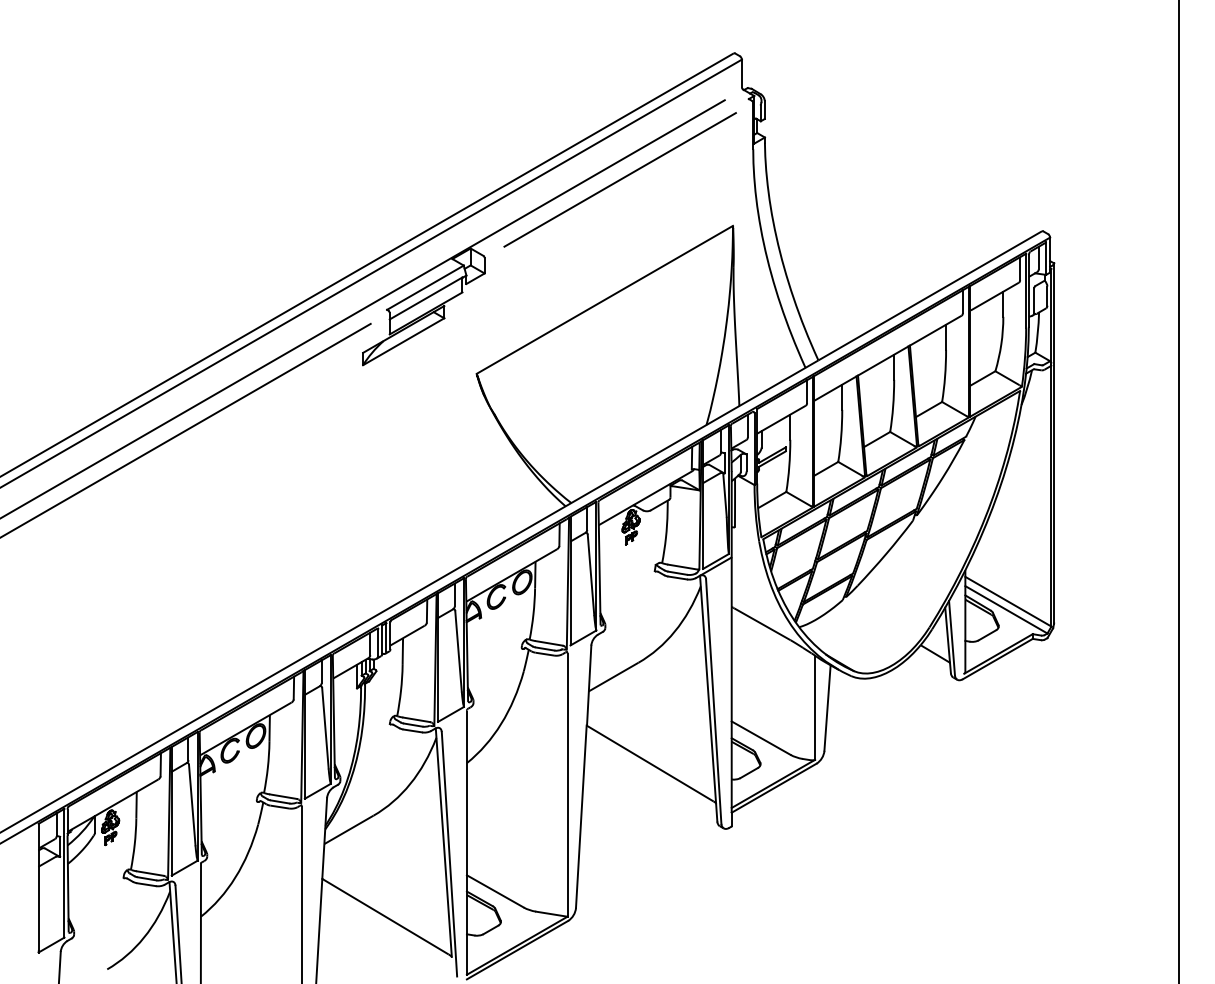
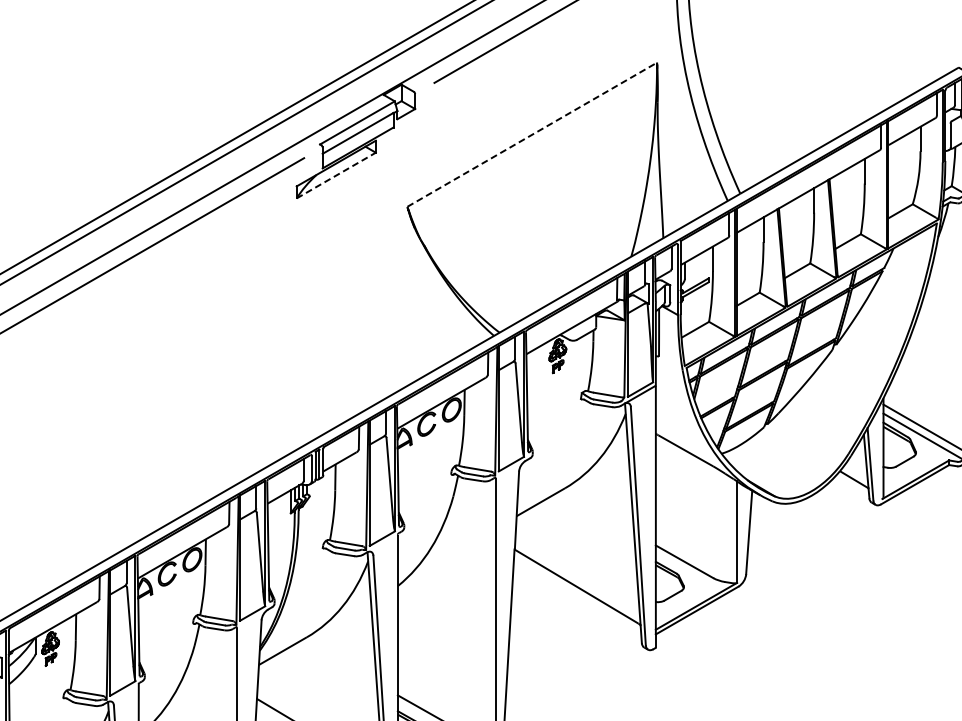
line: (604, 299) -> (531, 134), solid -> dashed
line: (403, 341) -> (336, 175), solid -> dashed

